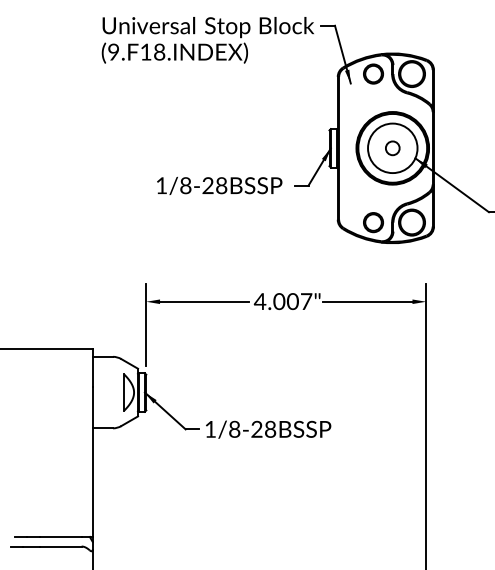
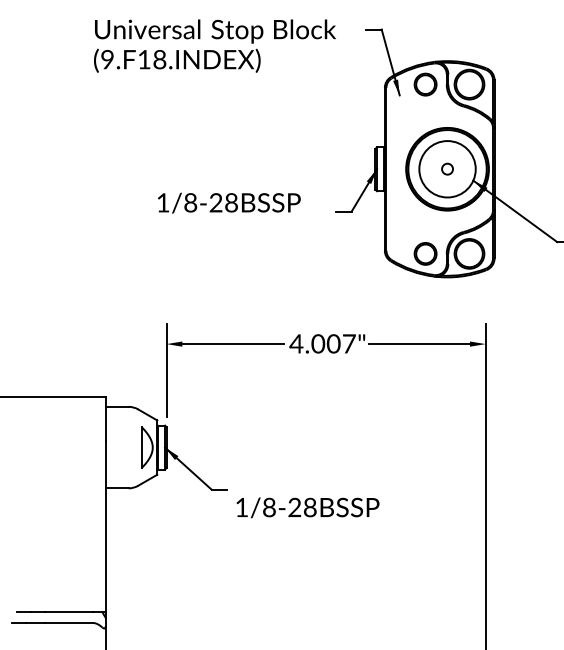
text: (207, 39) -> (214, 45), moved
circle: (392, 147) -> (447, 168), size x0.7
text: (219, 185) -> (229, 202), moved
text: (268, 429) -> (307, 507), moved

